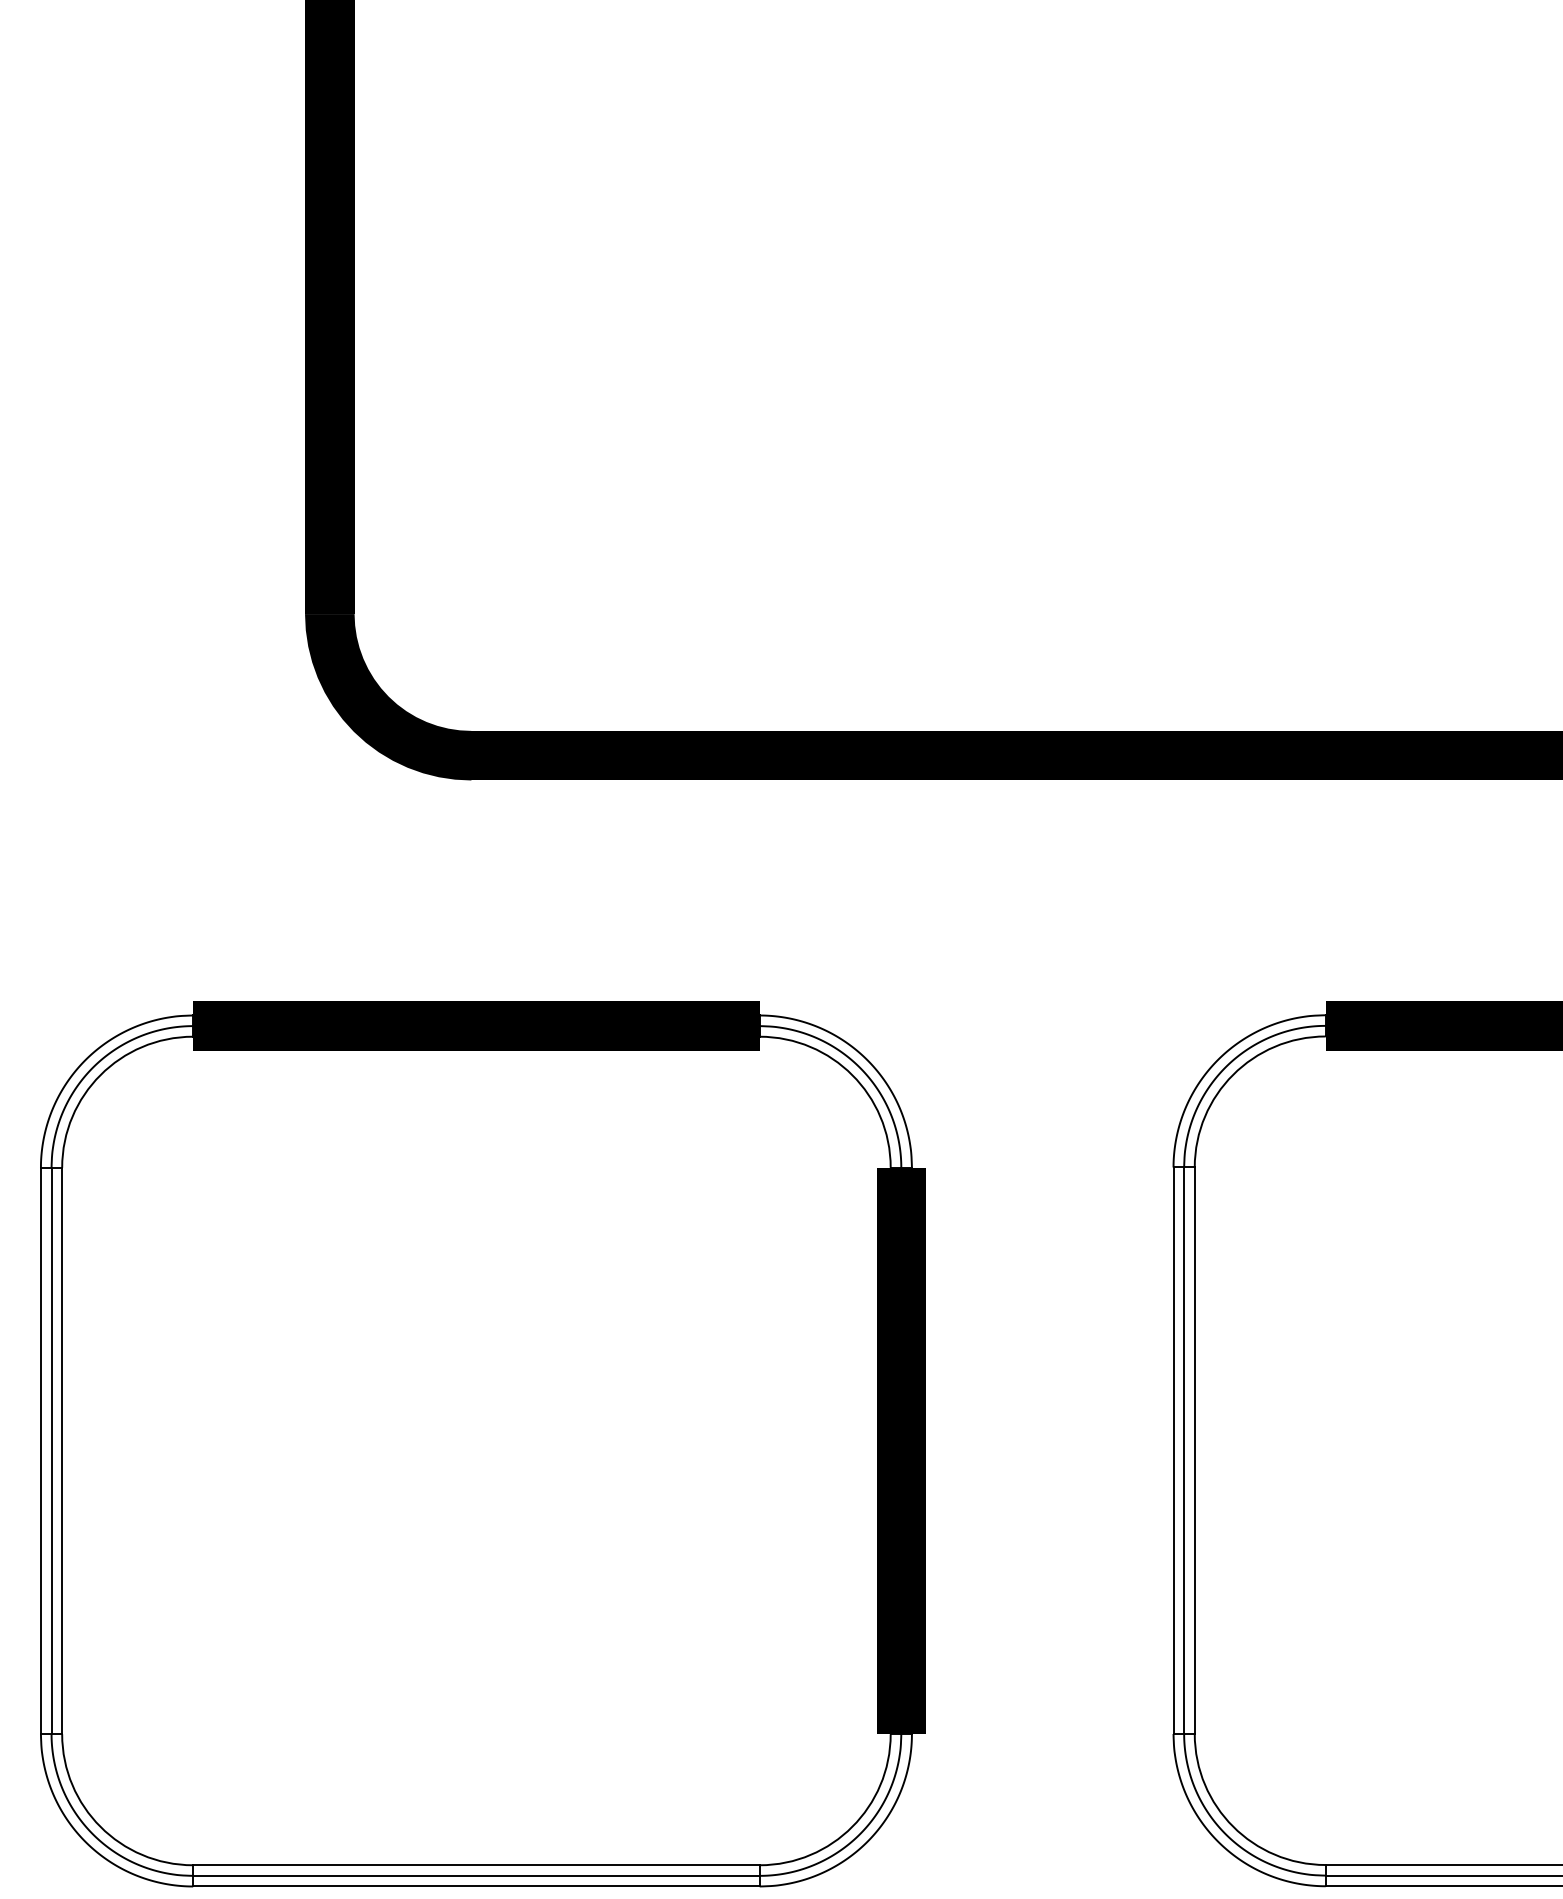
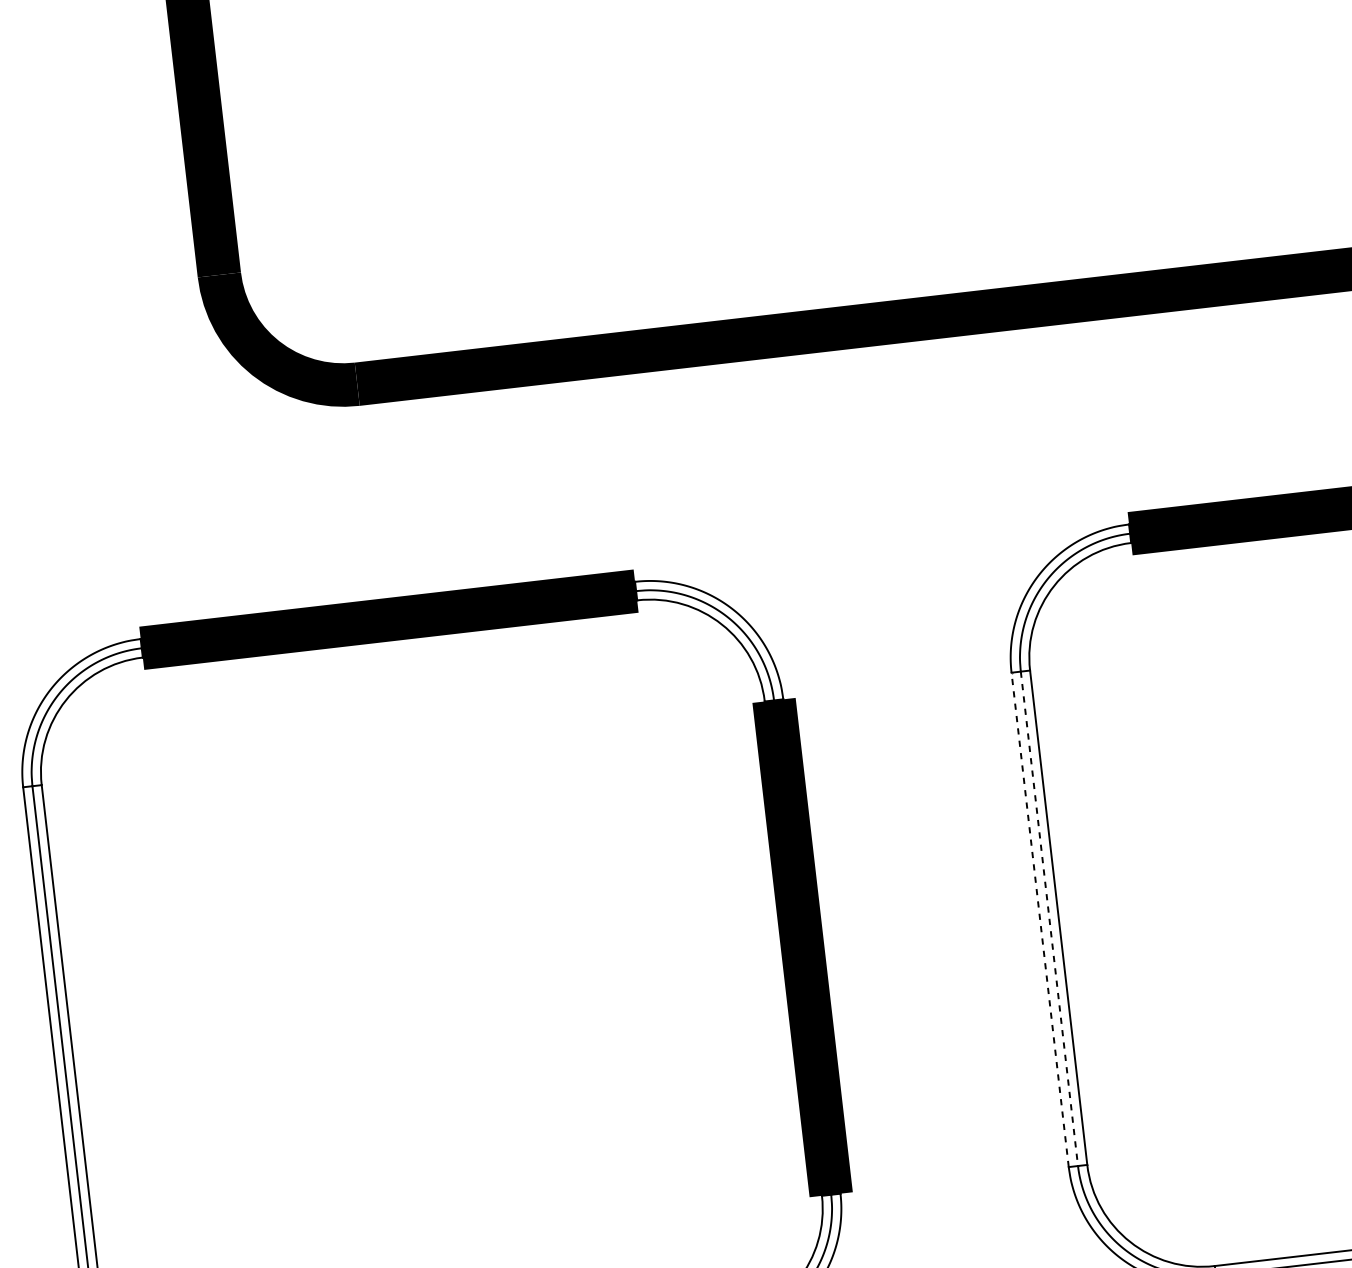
line: (1173, 1450) -> (1040, 919), solid -> dashed
line: (1184, 1451) -> (1049, 919), solid -> dashed

